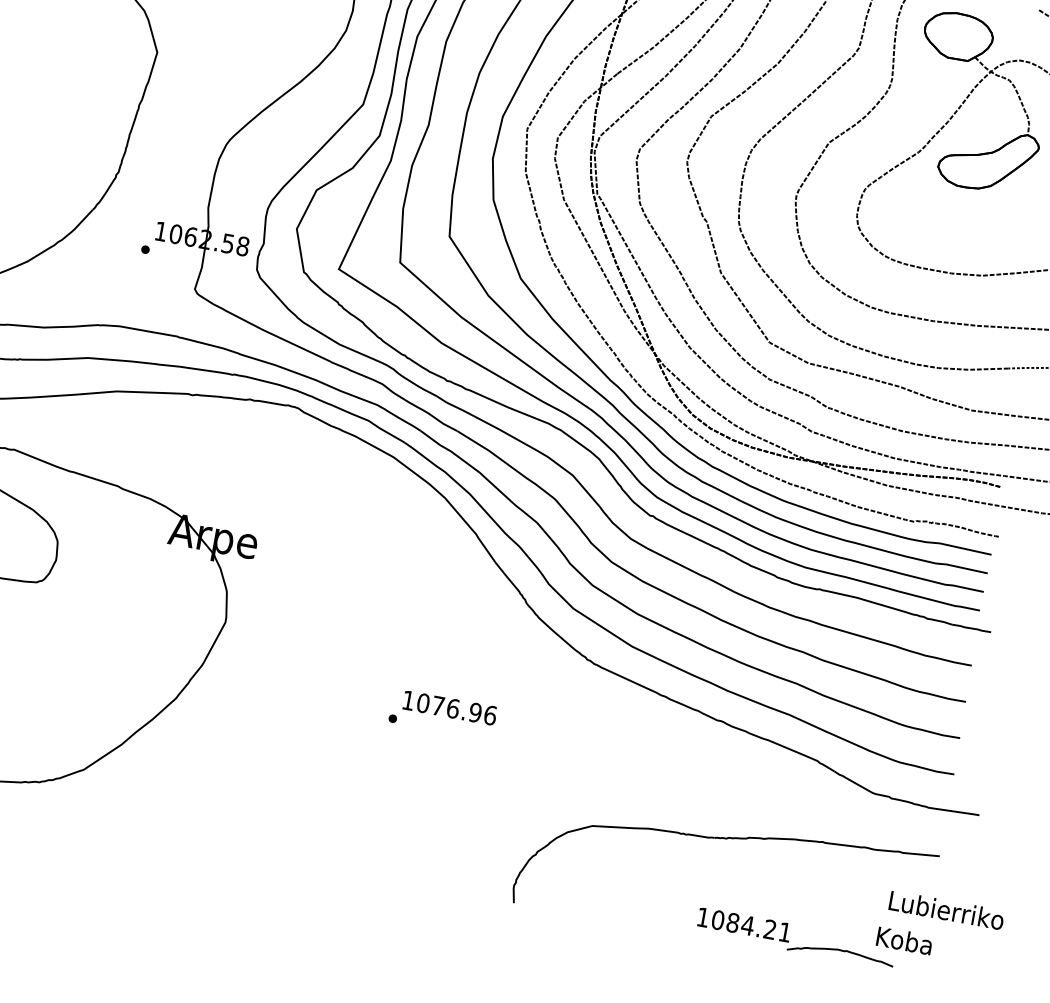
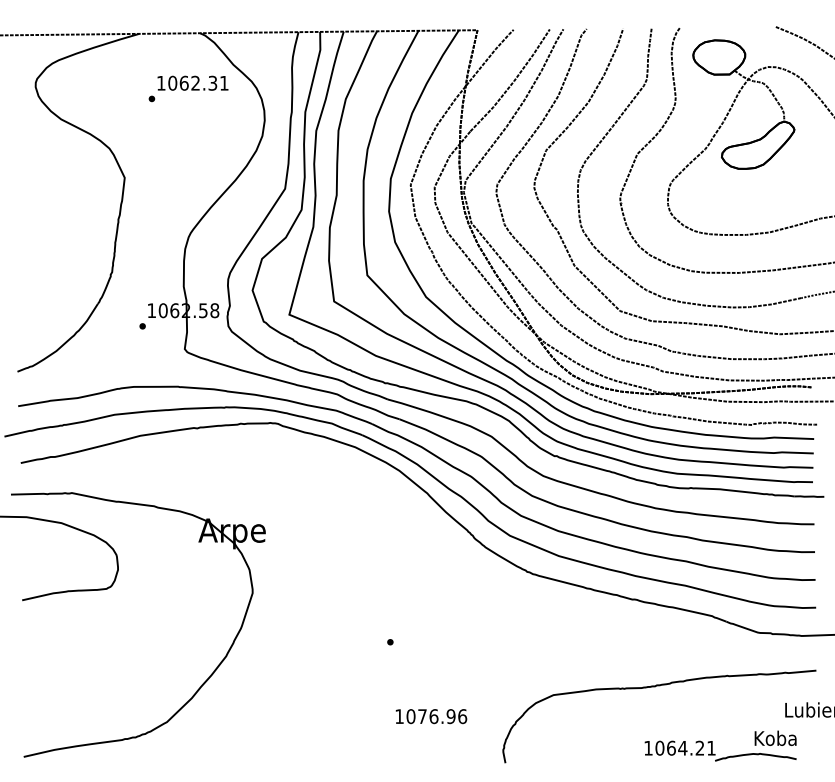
text: (449, 708) -> (431, 716), moved
text: (733, 921) -> (671, 747), 1084.21 -> 1064.21
text: (904, 939) -> (775, 737), moved

